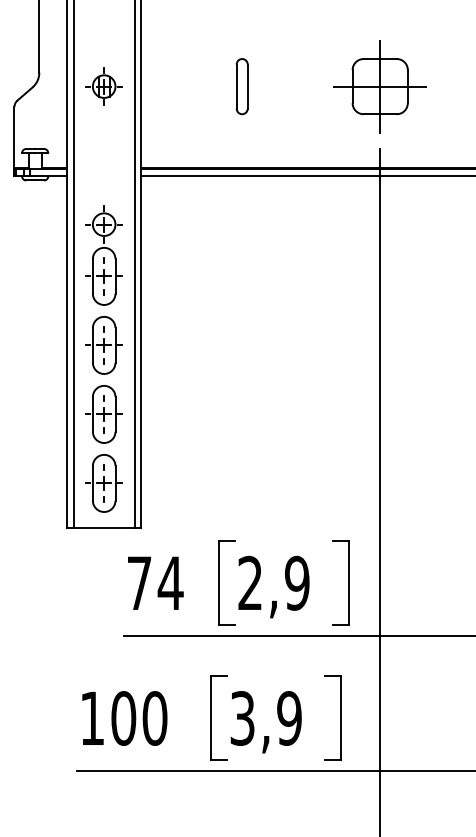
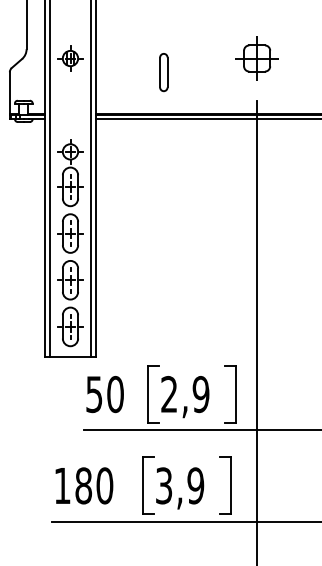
part: (241, 86) -> (163, 72), moved
part: (379, 86) -> (256, 58), size x0.7
text: (155, 583) -> (105, 394), 74 -> 50
text: (123, 717) -> (83, 485), 100 -> 180

